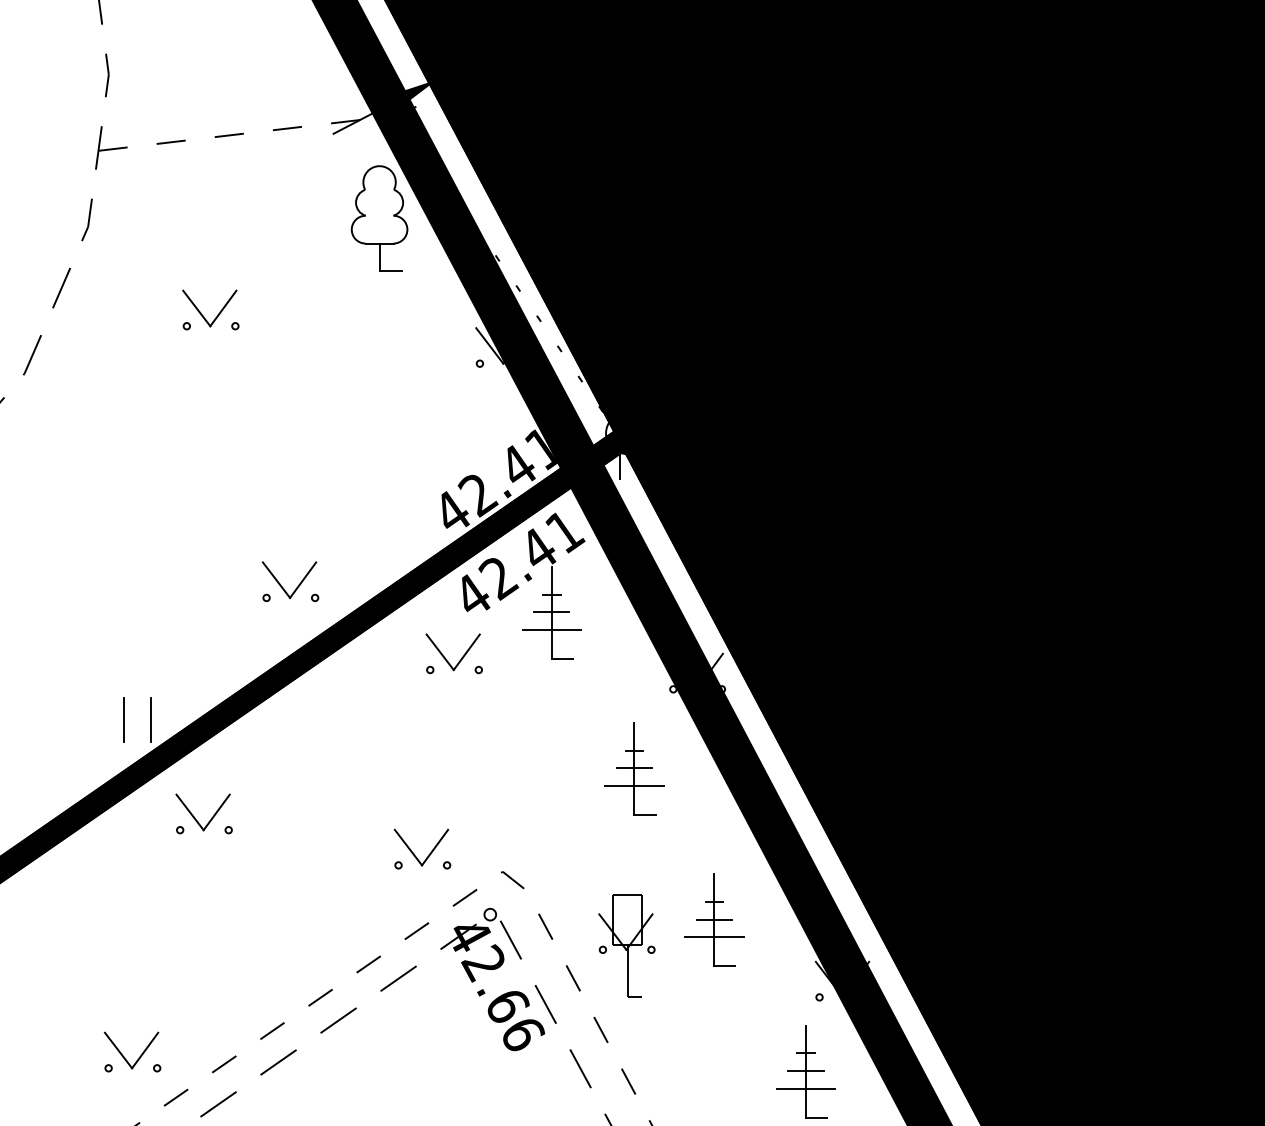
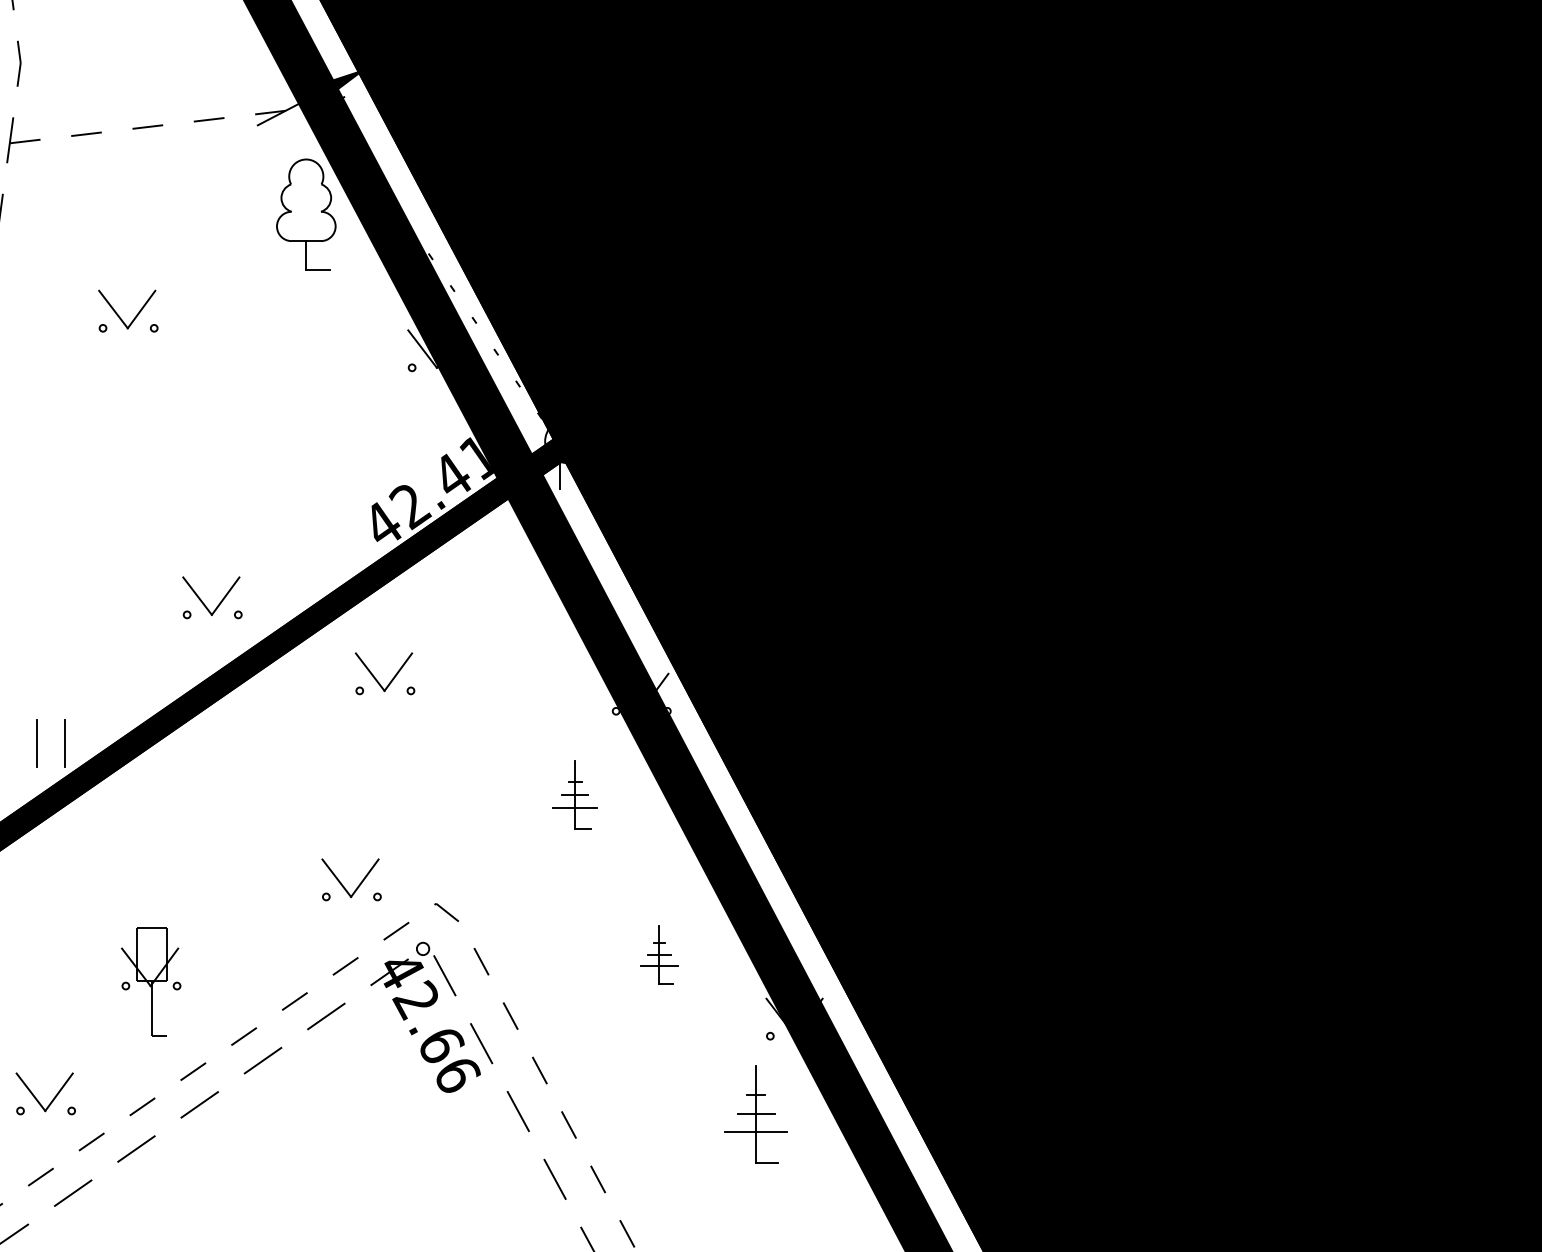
part: (523, 586) -> (458, 602), removed
part: (633, 769) -> (574, 795), size x0.7
part: (210, 819) -> (127, 848), removed
part: (714, 919) -> (659, 954), size x0.6
part: (627, 945) -> (151, 981), moved

